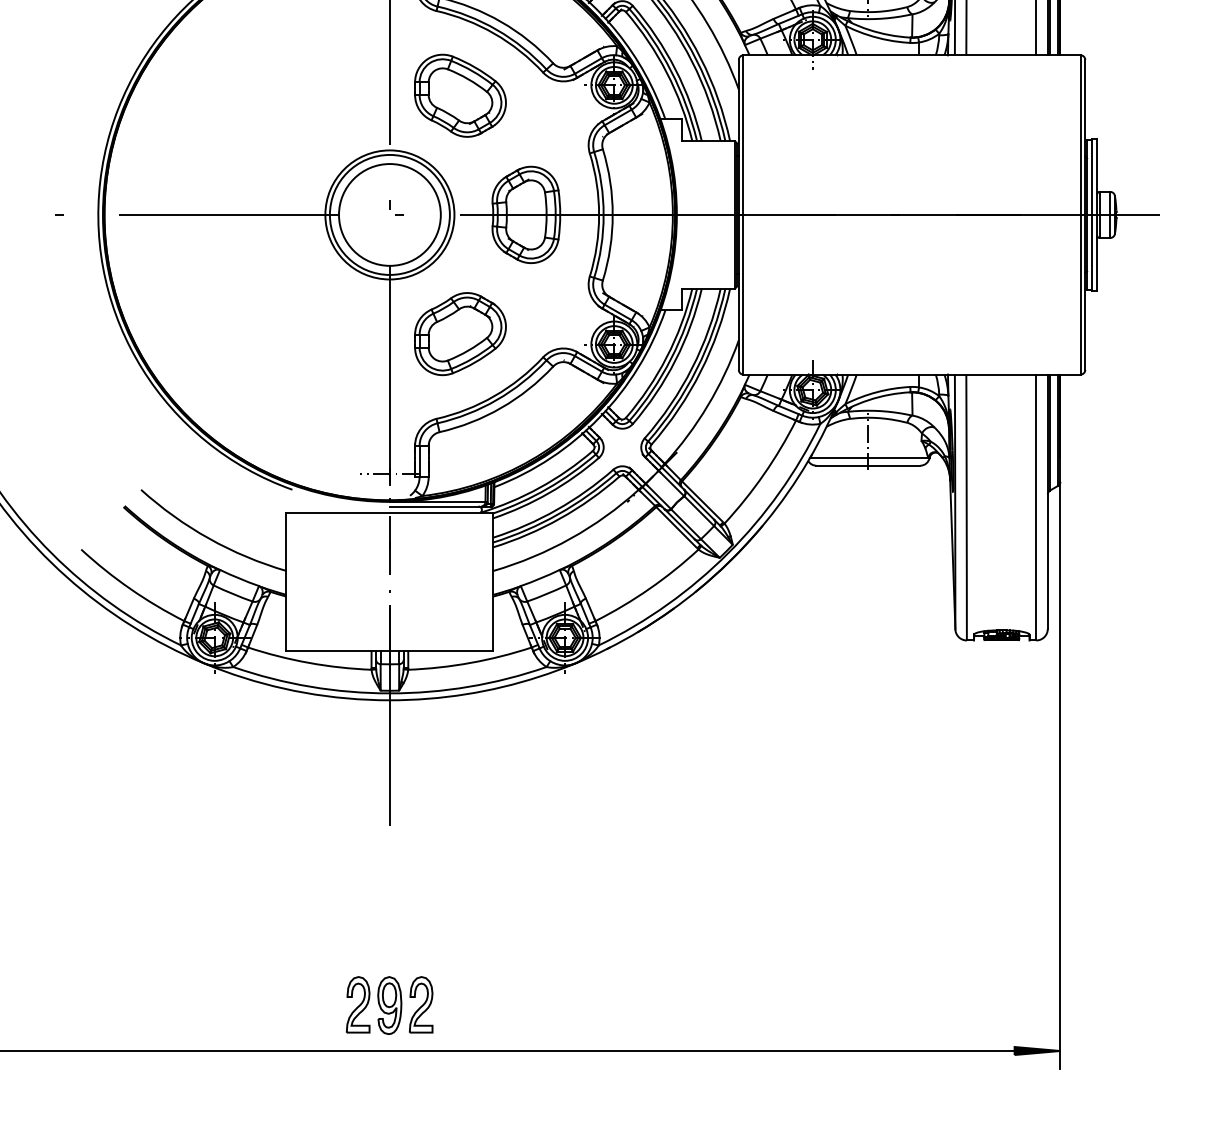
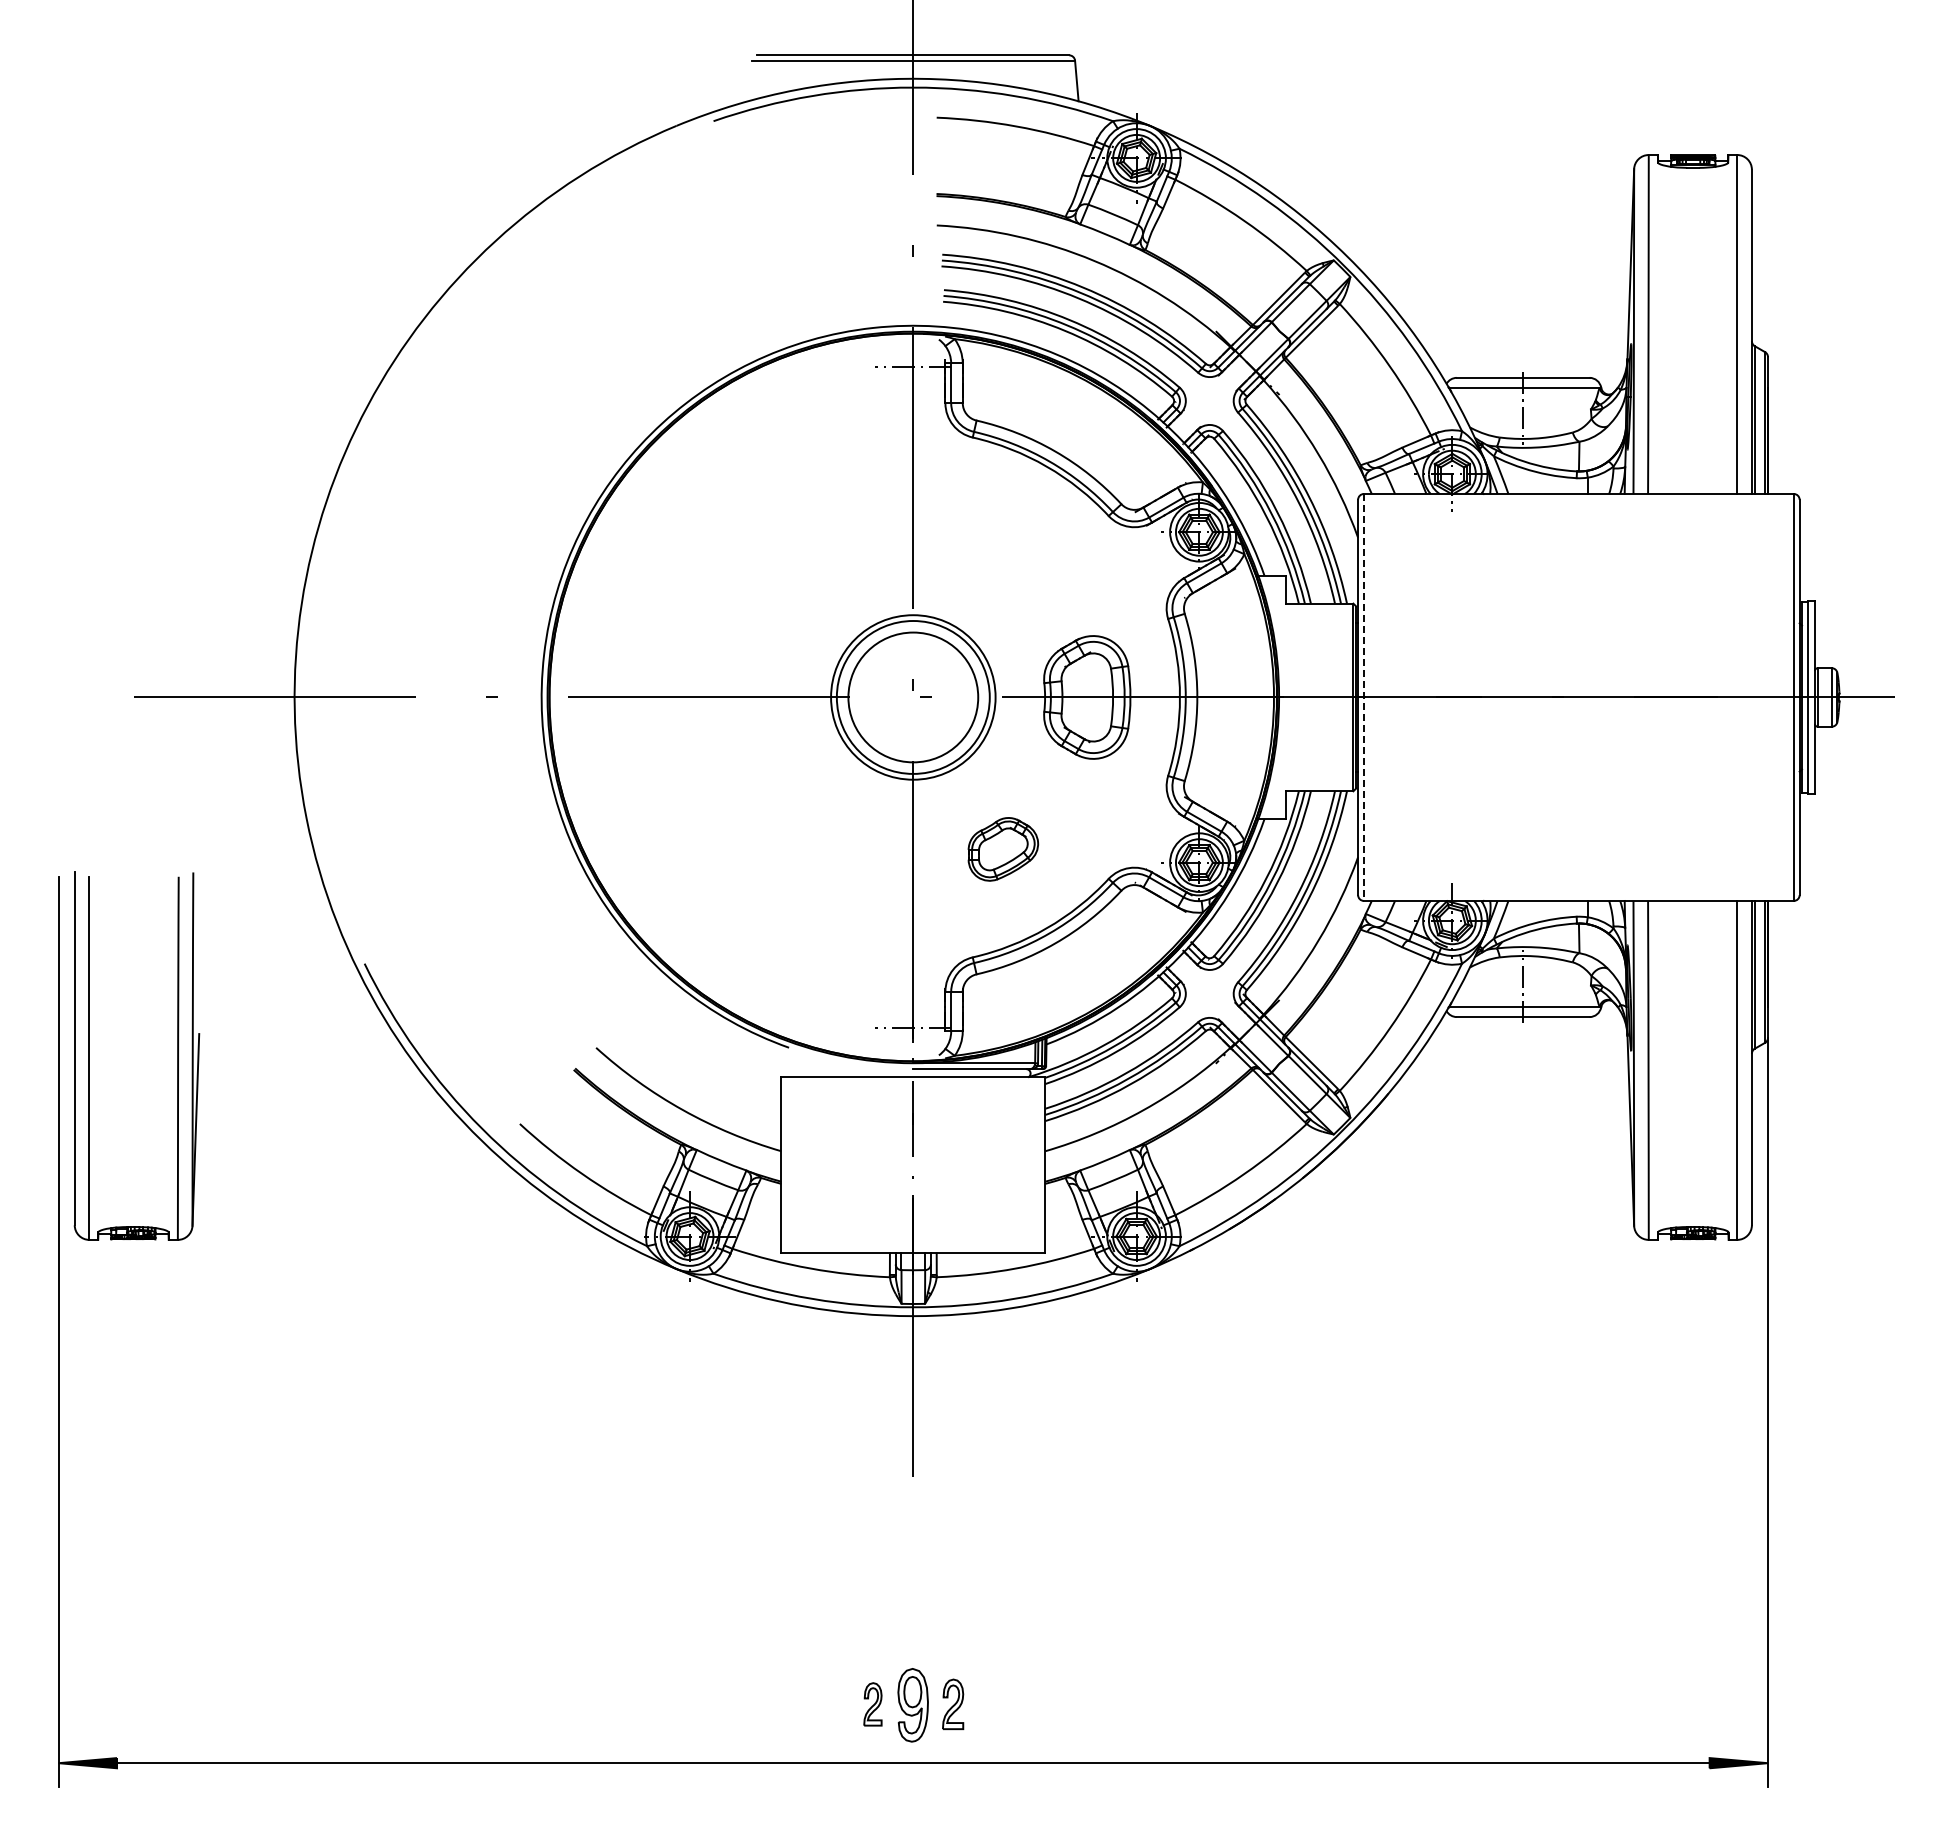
part: (460, 95) -> (1003, 545), removed
line: (743, 215) -> (1363, 698), solid -> dashed
part: (460, 334) -> (1003, 849), size x0.6
part: (357, 1004) -> (872, 1704), size x0.6
part: (420, 1004) -> (952, 1704), size x0.7

